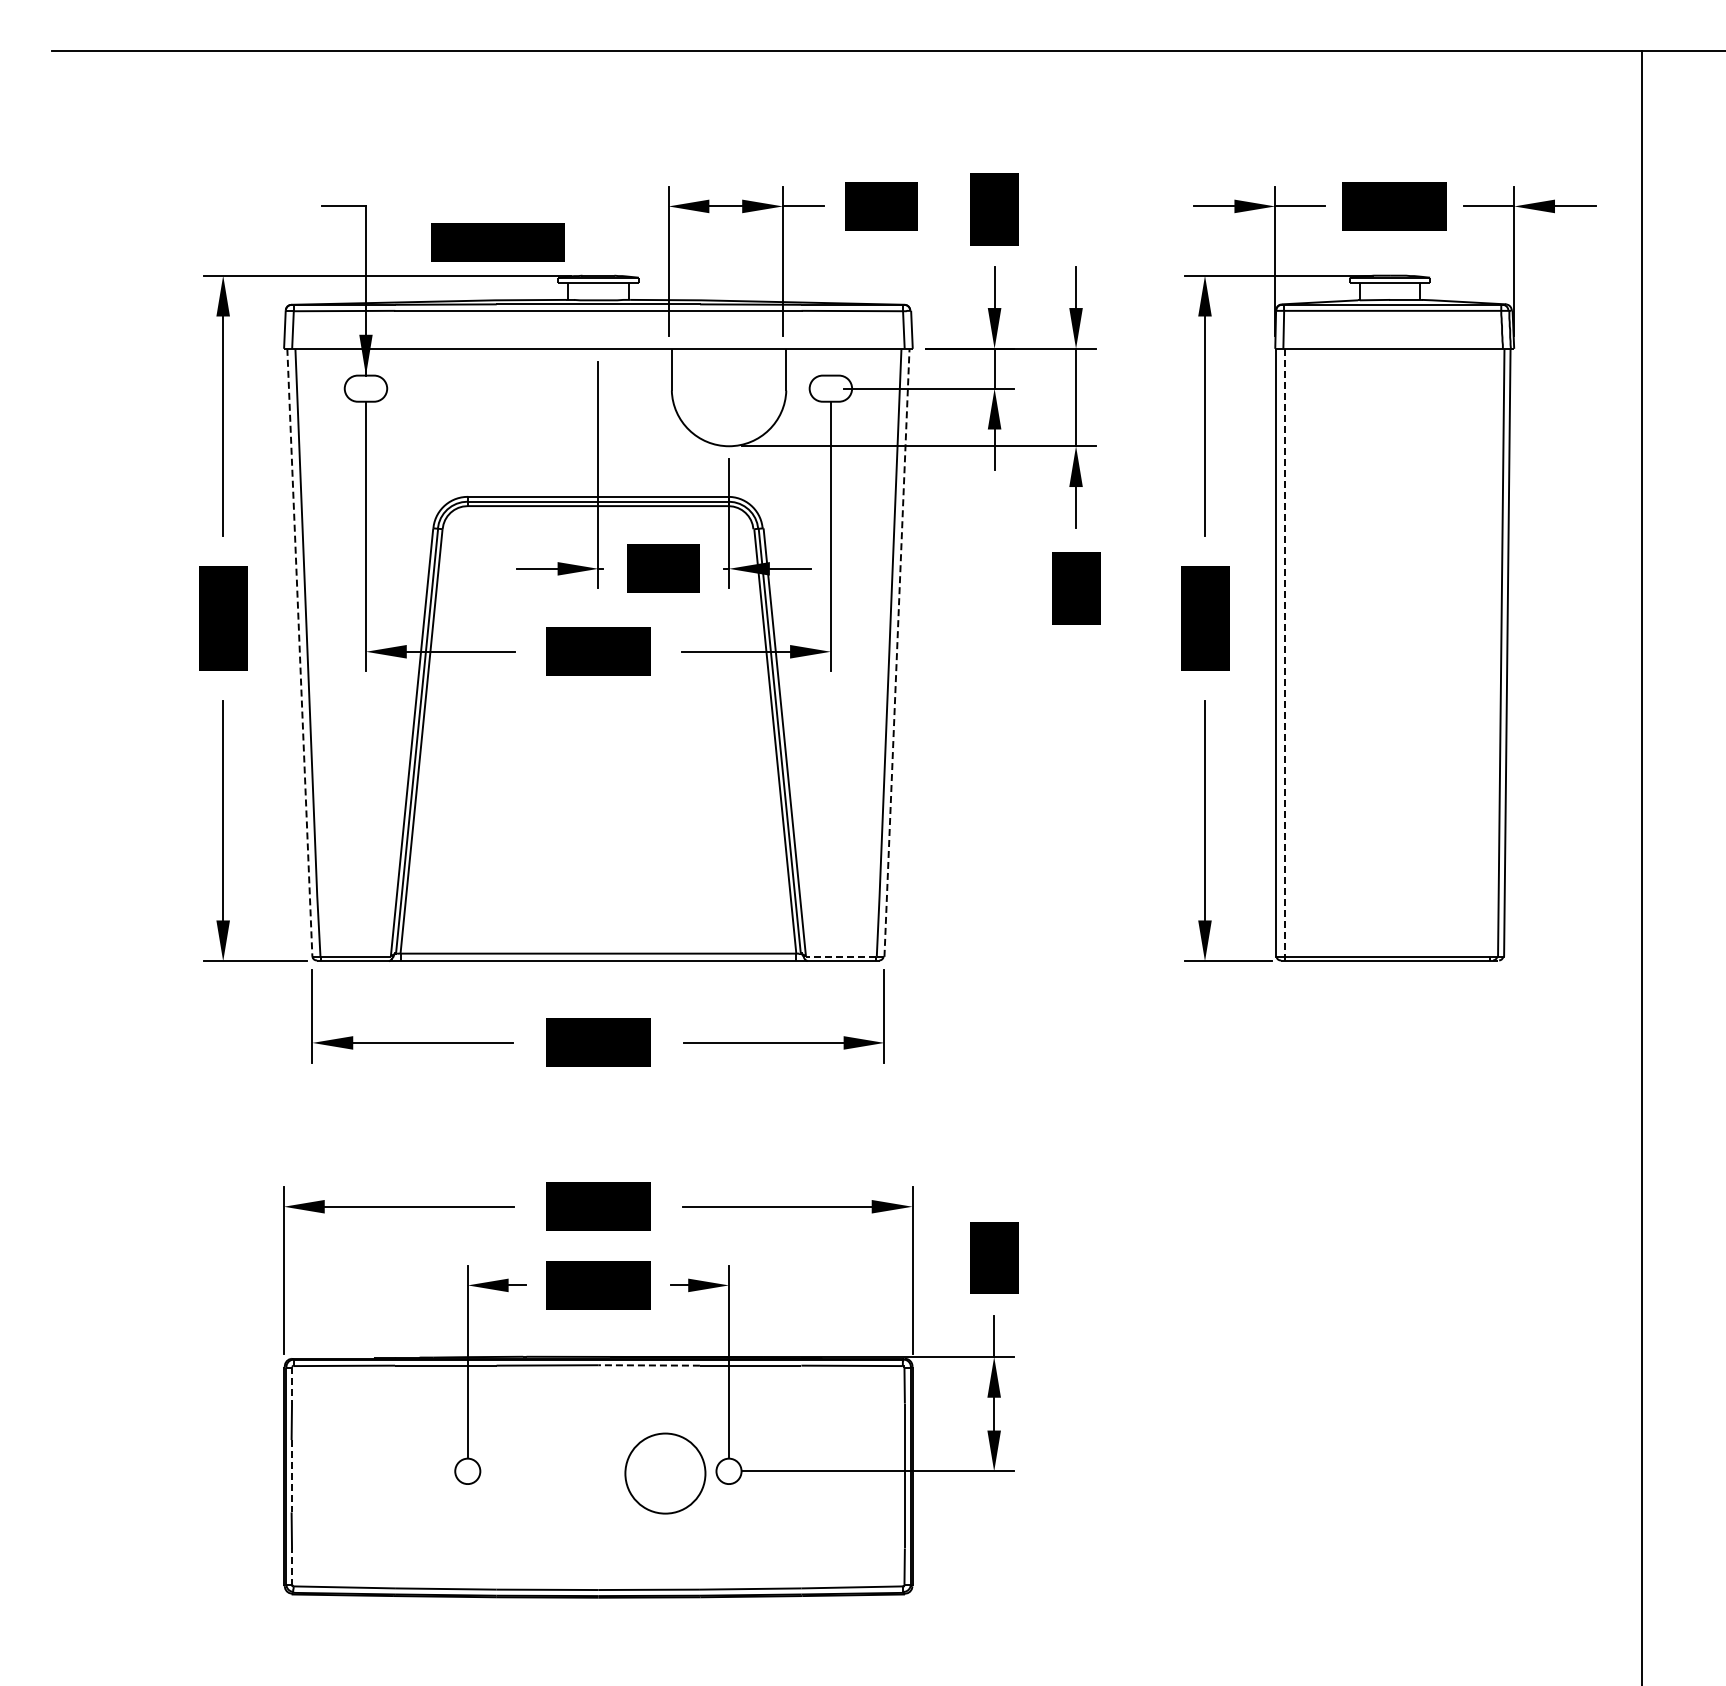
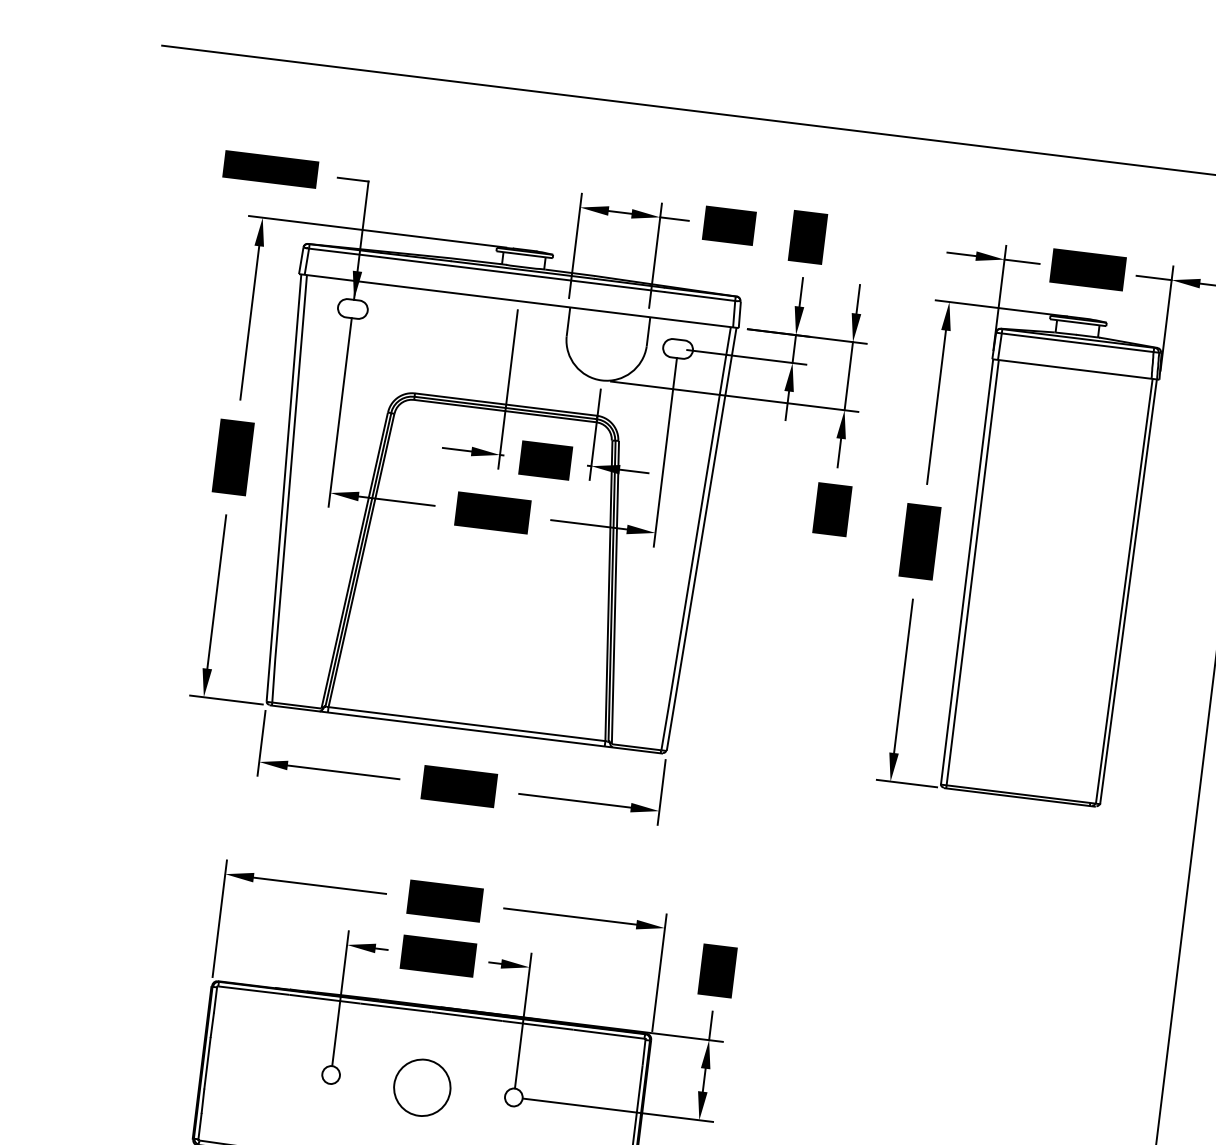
text: (497, 242) -> (270, 169), moved
line: (897, 652) -> (702, 539), dashed -> solid
line: (299, 653) -> (283, 488), dashed -> solid
line: (1284, 654) -> (972, 573), dashed -> solid
line: (840, 956) -> (636, 746), dashed -> solid
line: (649, 1365) -> (467, 1016), dashed -> solid
line: (292, 1385) -> (215, 999), dashed -> solid
circle: (665, 1473) -> (422, 1087), moved
line: (291, 1476) -> (207, 1063), dashed -> solid
line: (292, 1566) -> (200, 1126), dashed -> solid

